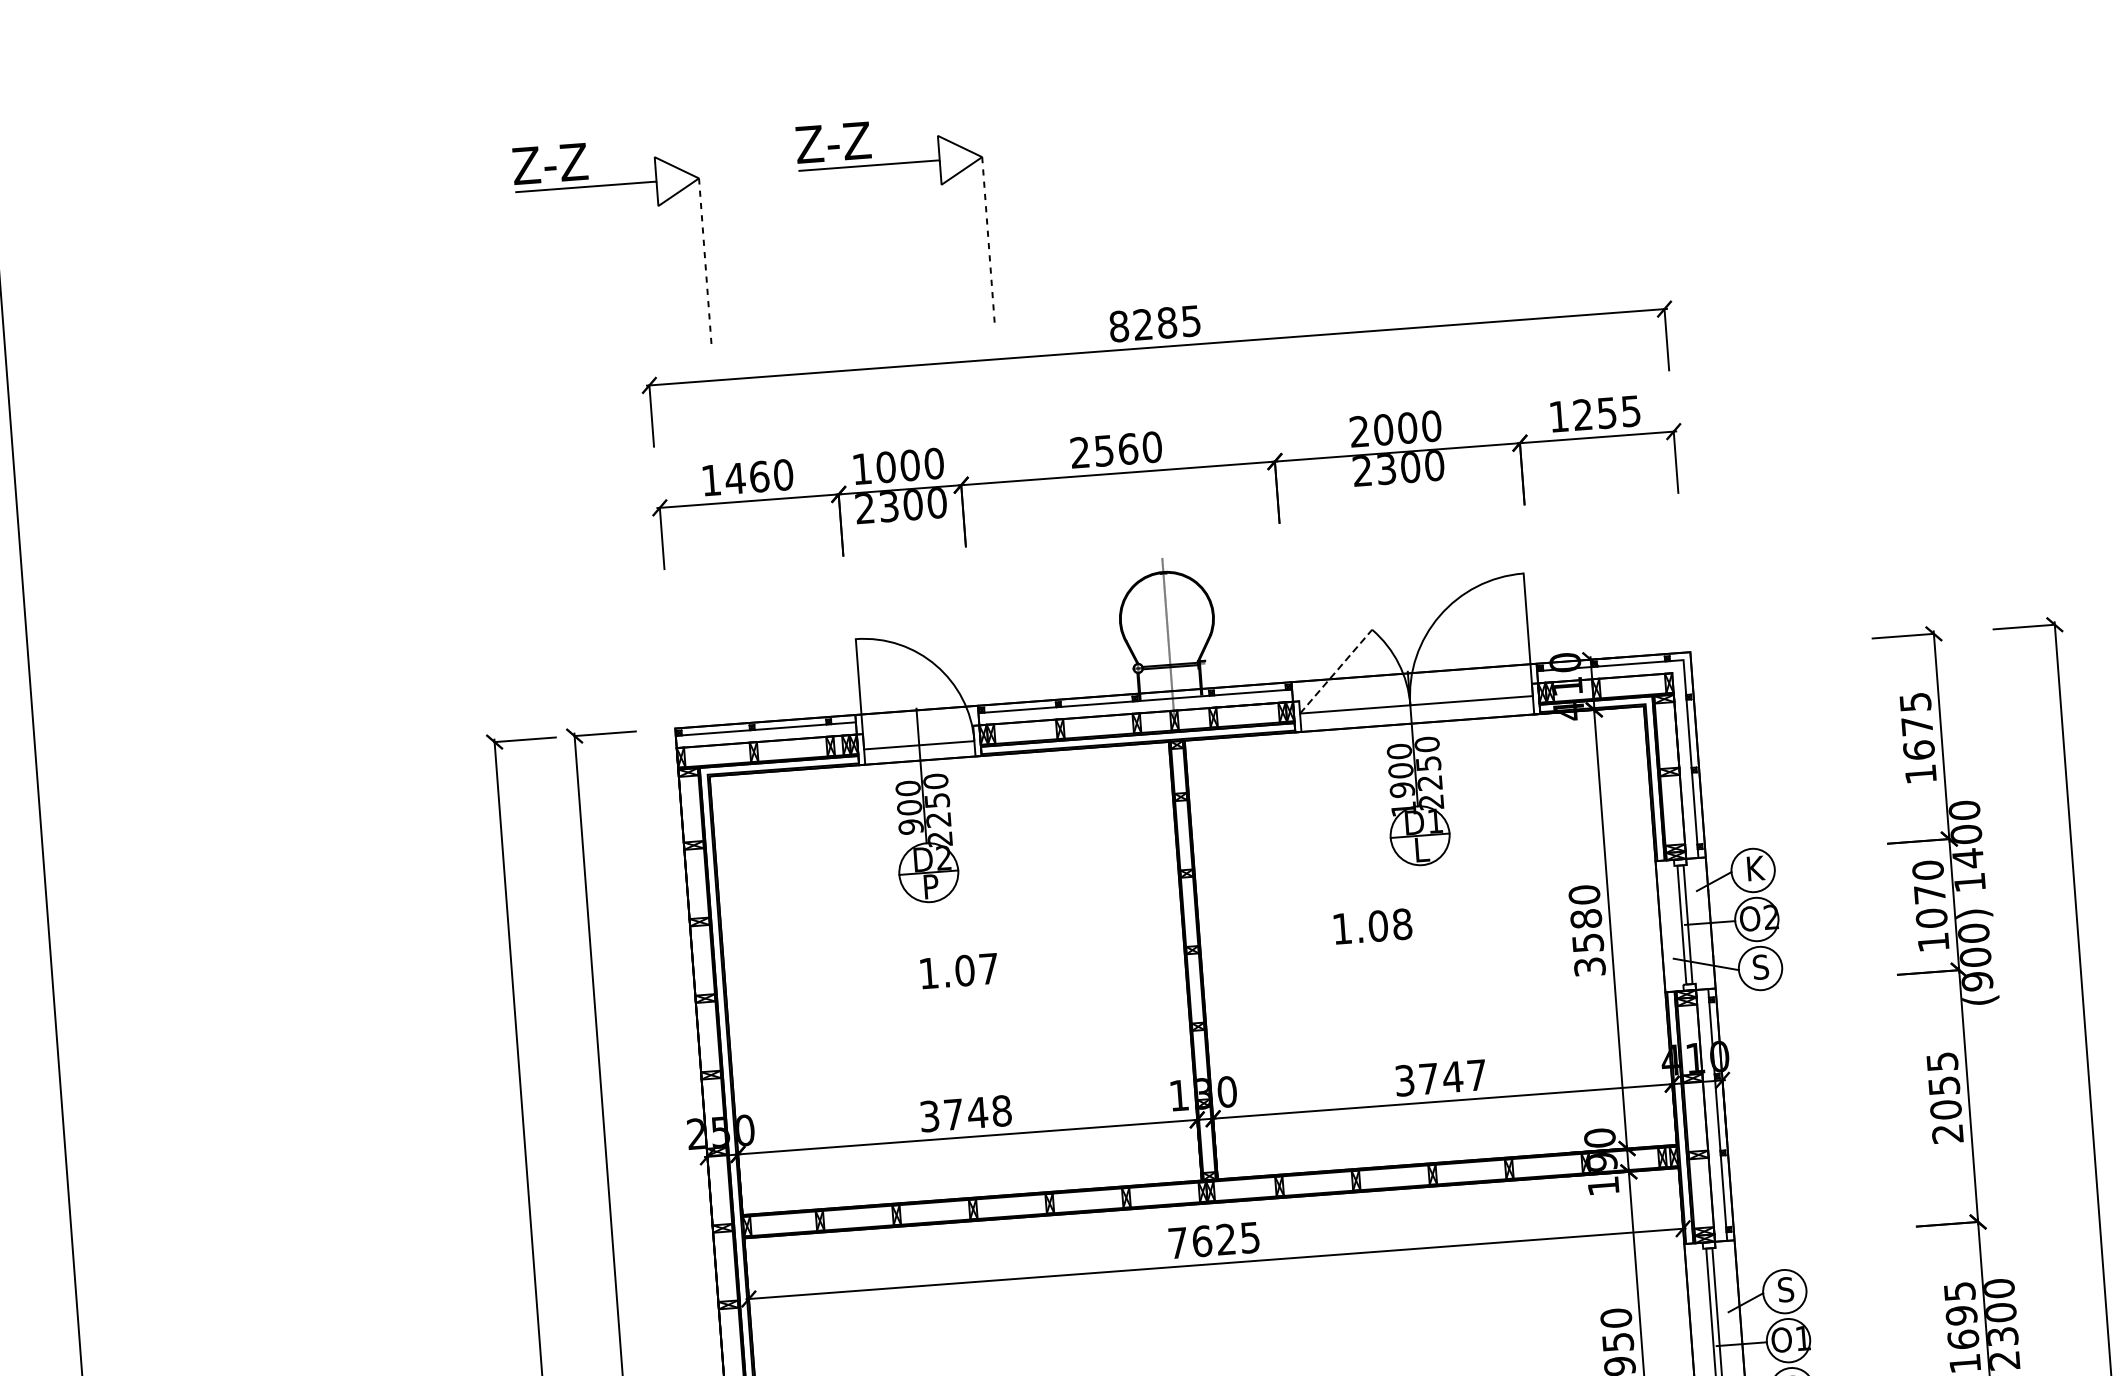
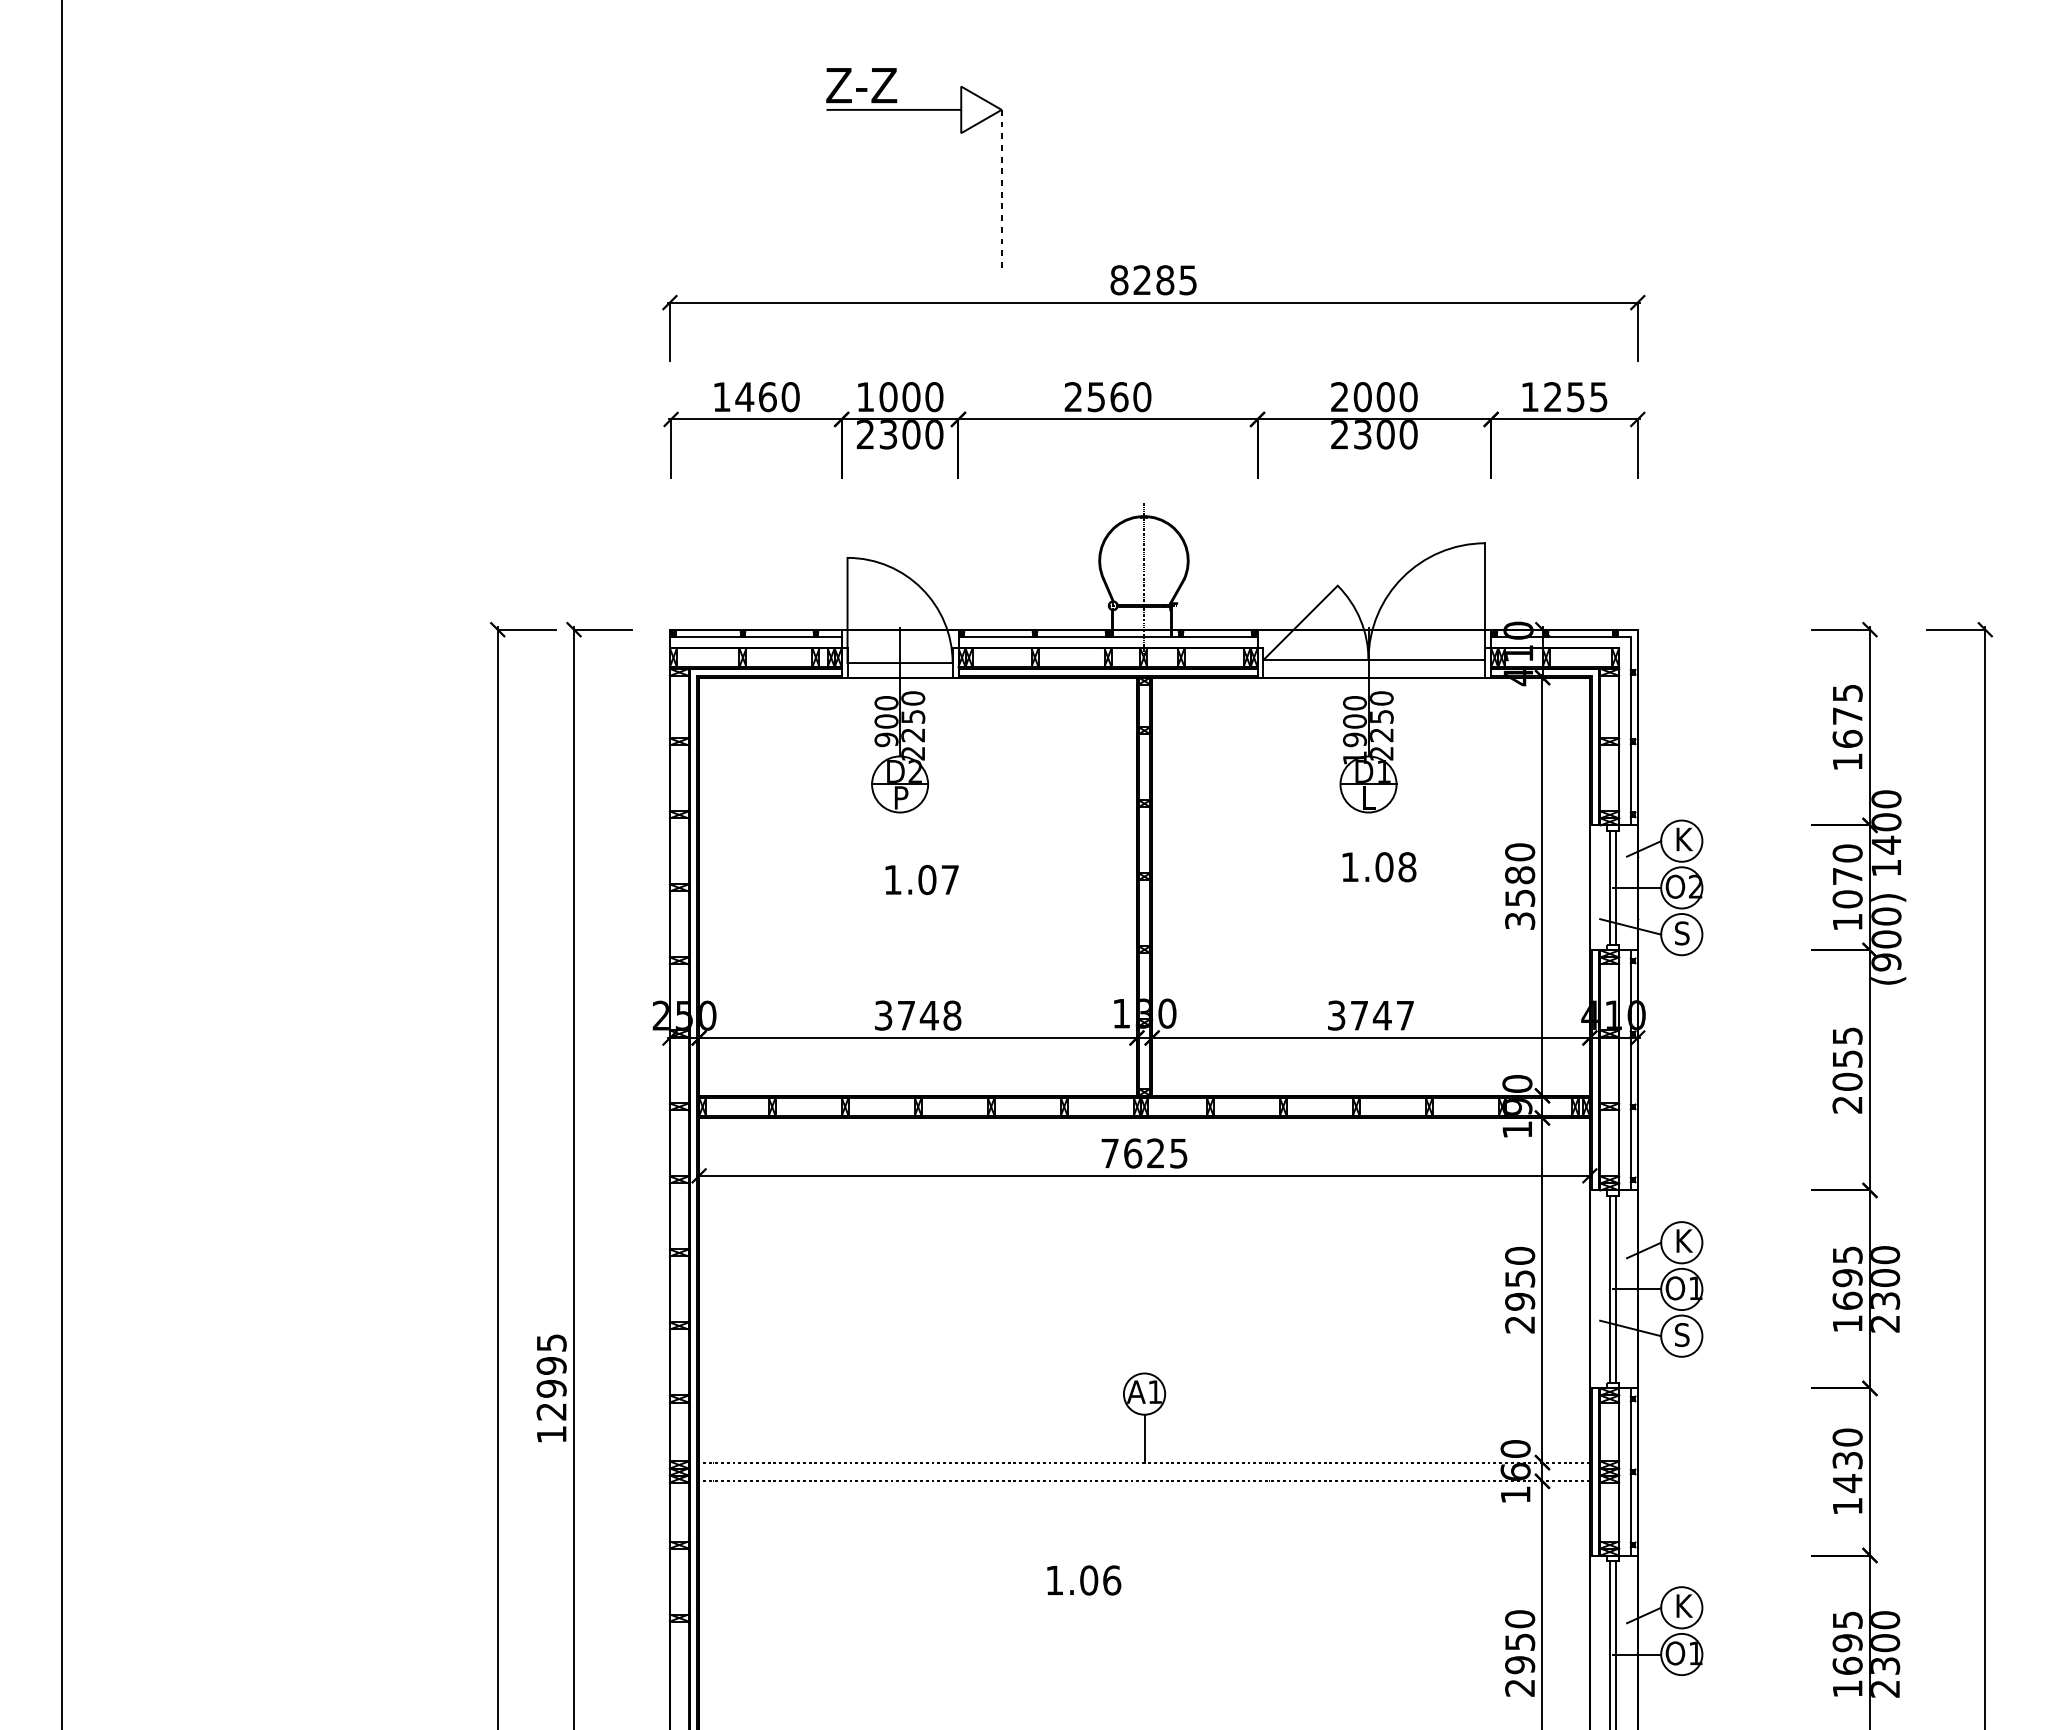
part: (607, 185) -> (644, 110), removed
line: (1336, 671) -> (1300, 622), dashed -> solid
text: (1373, 926) -> (1379, 867), moved
text: (1786, 1290) -> (1683, 1241), S -> K

